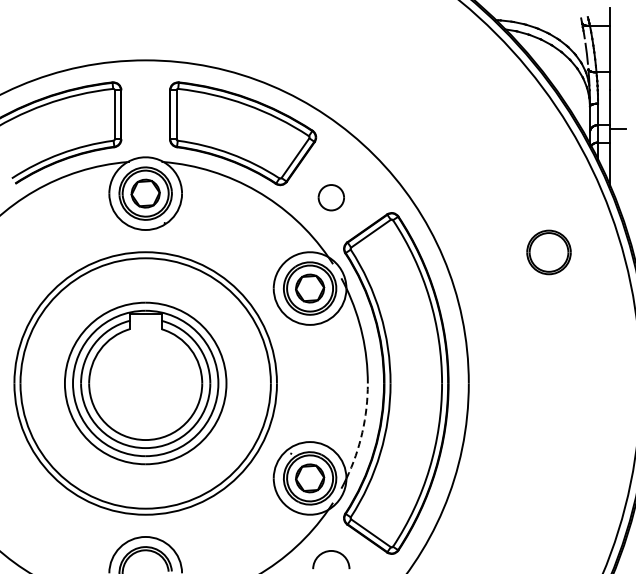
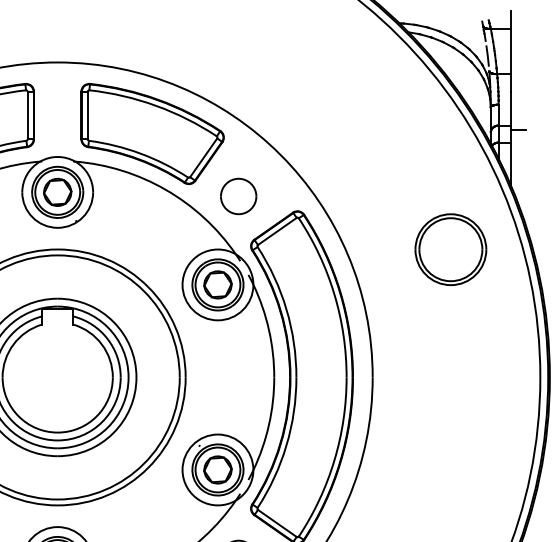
part: (331, 197) -> (238, 196), size x1.43
part: (548, 252) -> (450, 249), size x1.67
arc: (362, 432) -> (269, 425), dashed -> solid

